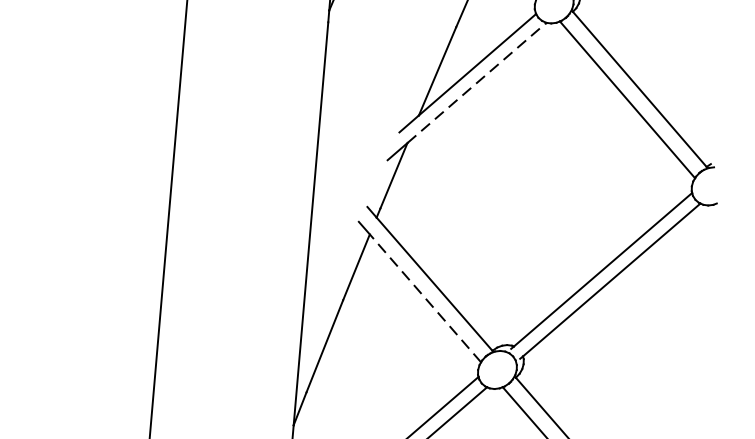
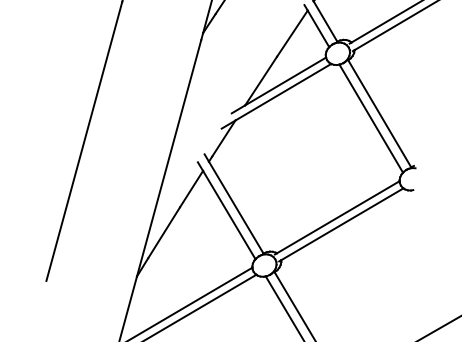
line: (477, 83) -> (283, 92), dashed -> solid
line: (425, 297) -> (229, 214), dashed -> solid

